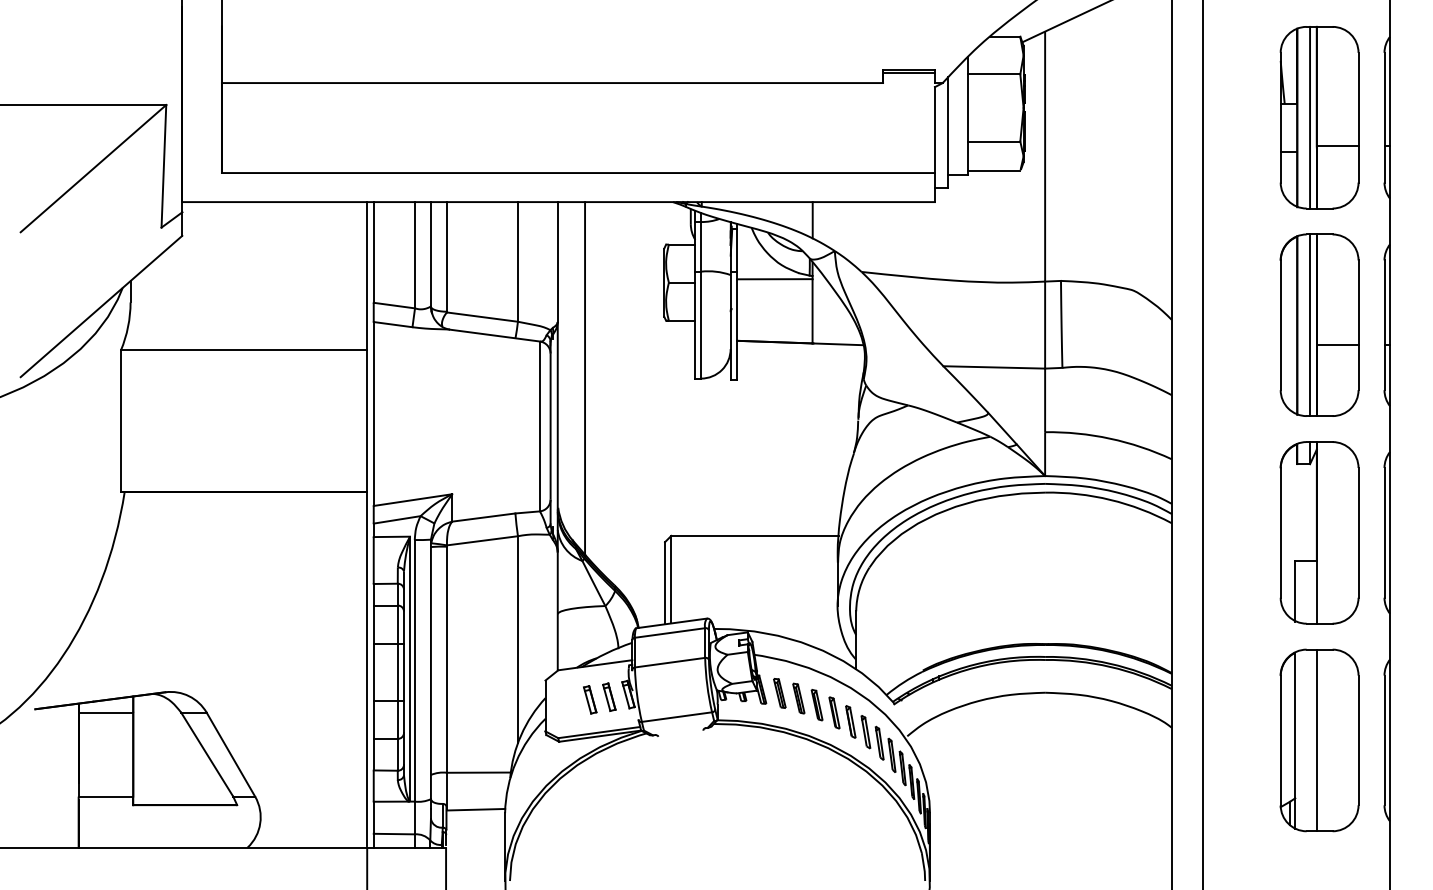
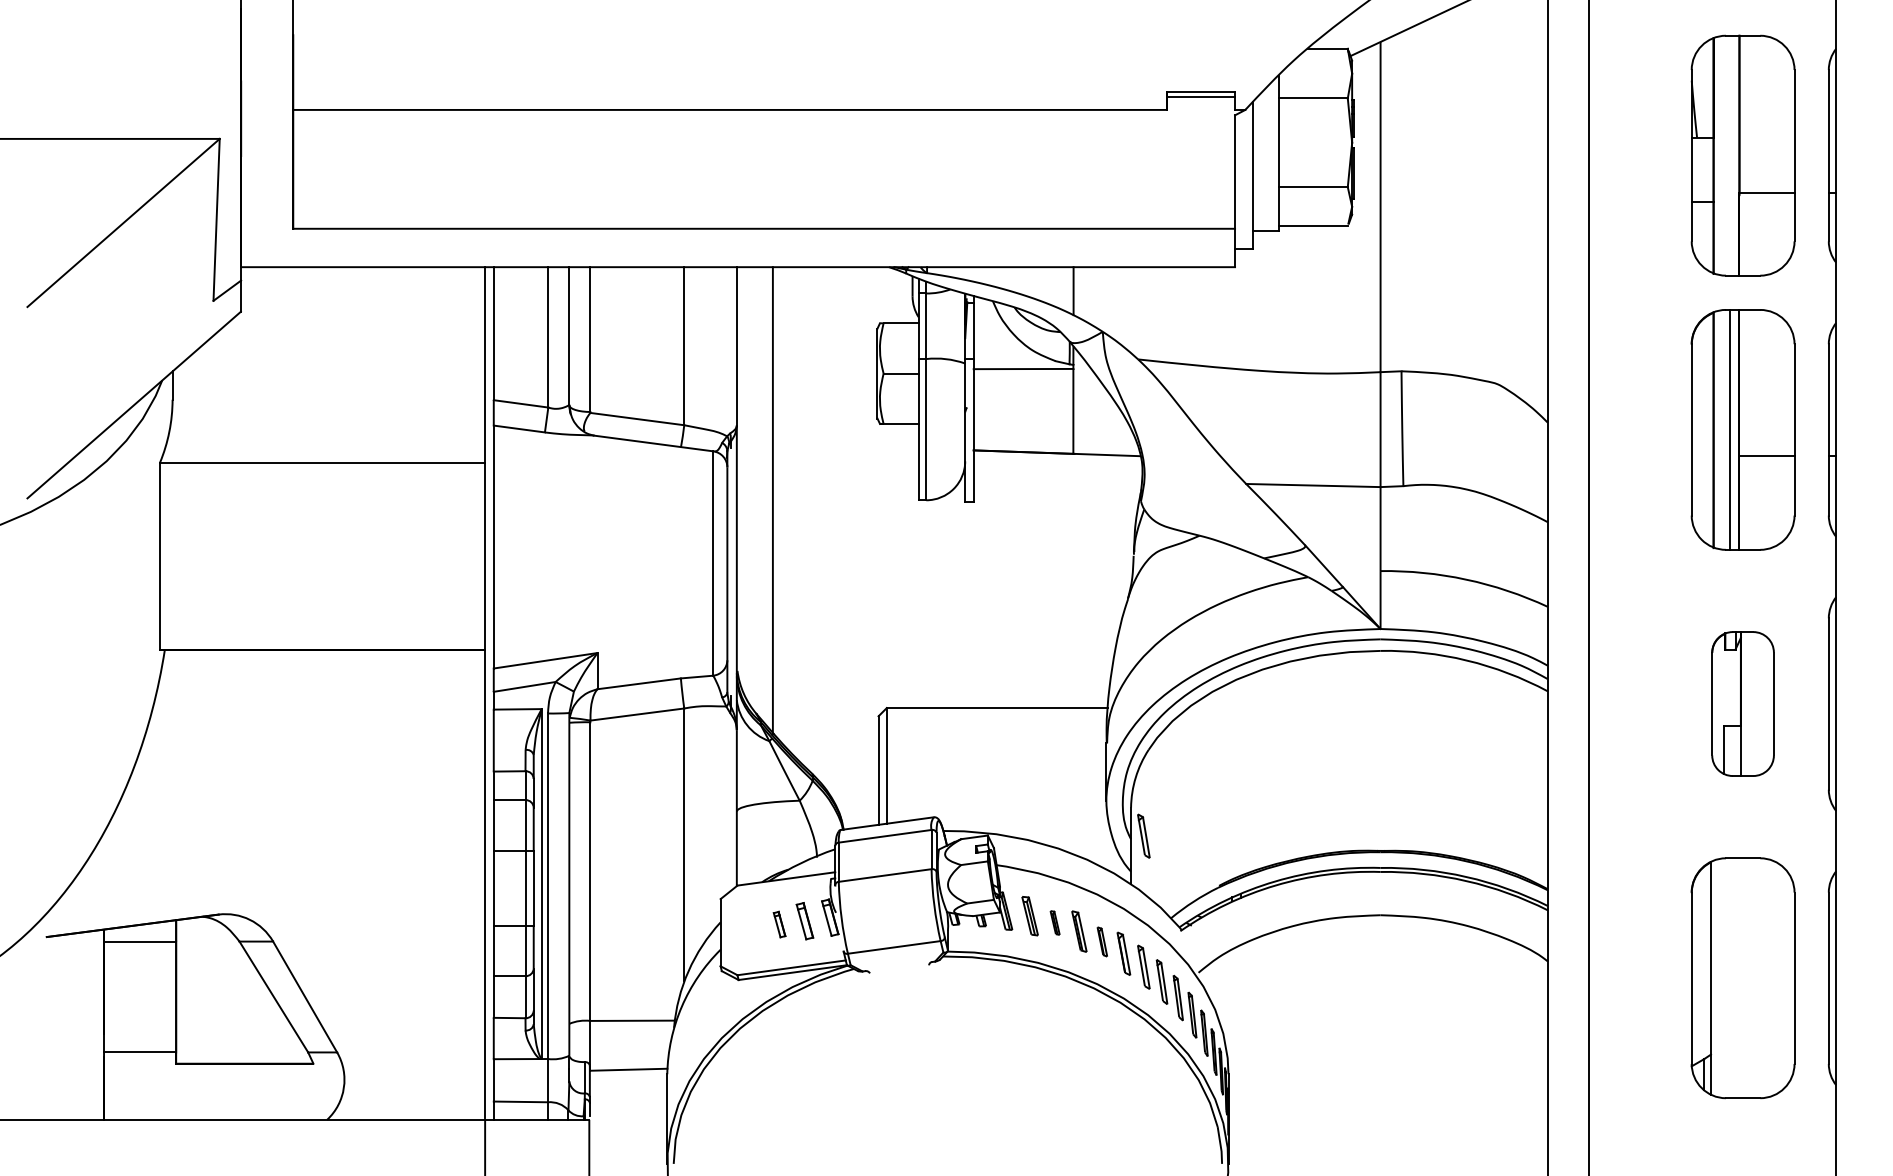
line: (1310, 117) -> (1730, 155), removed
part: (1319, 532) -> (1742, 703), size x0.6
part: (865, 632) -> (1143, 835), added
part: (798, 698) -> (1054, 922), size x0.6
part: (590, 699) -> (779, 924), size x0.7
part: (834, 712) -> (1102, 941), size x0.7
line: (1316, 740) -> (1739, 978), removed

